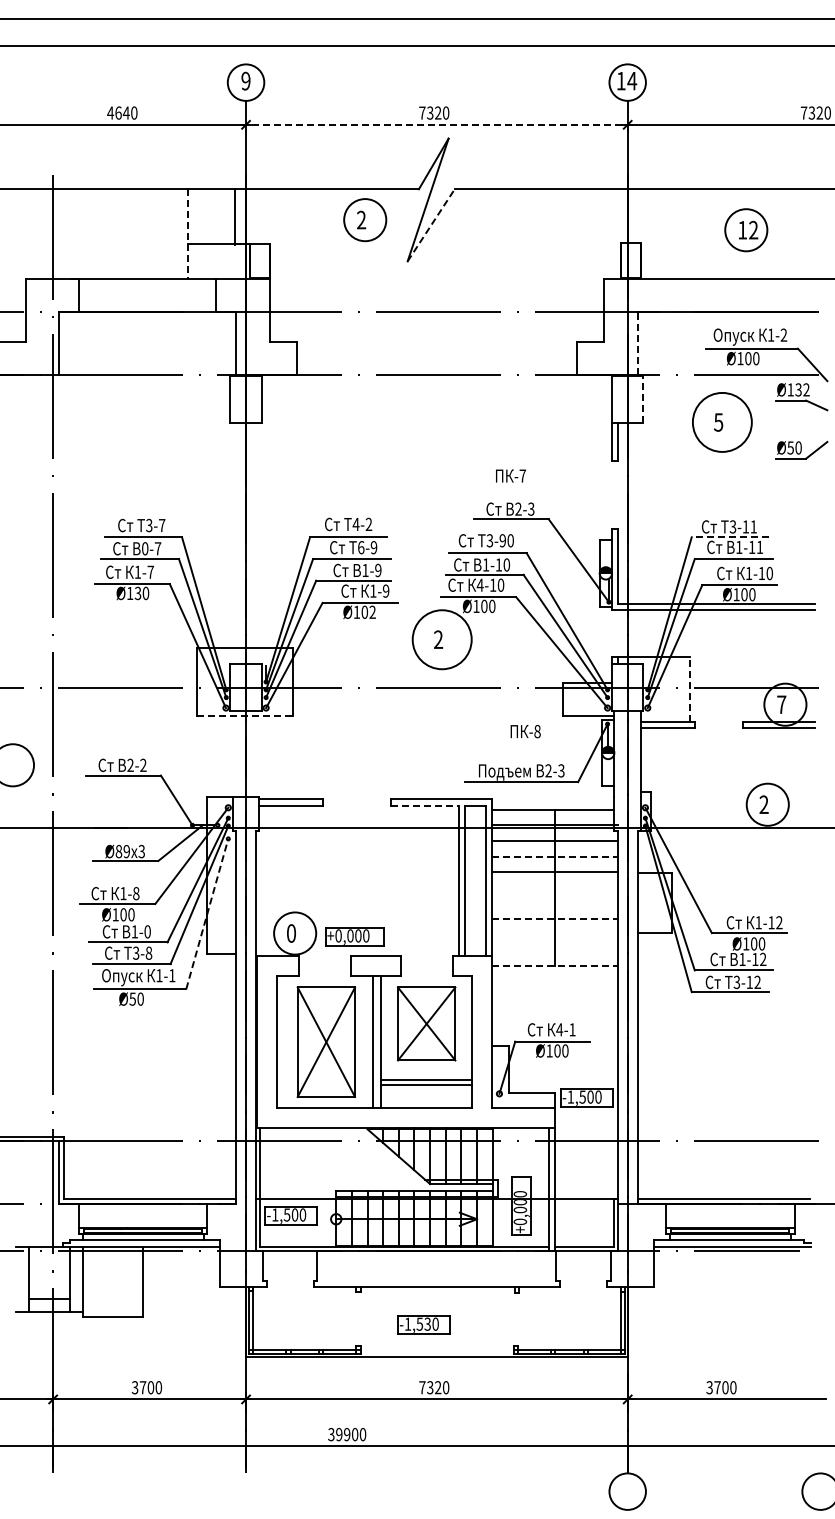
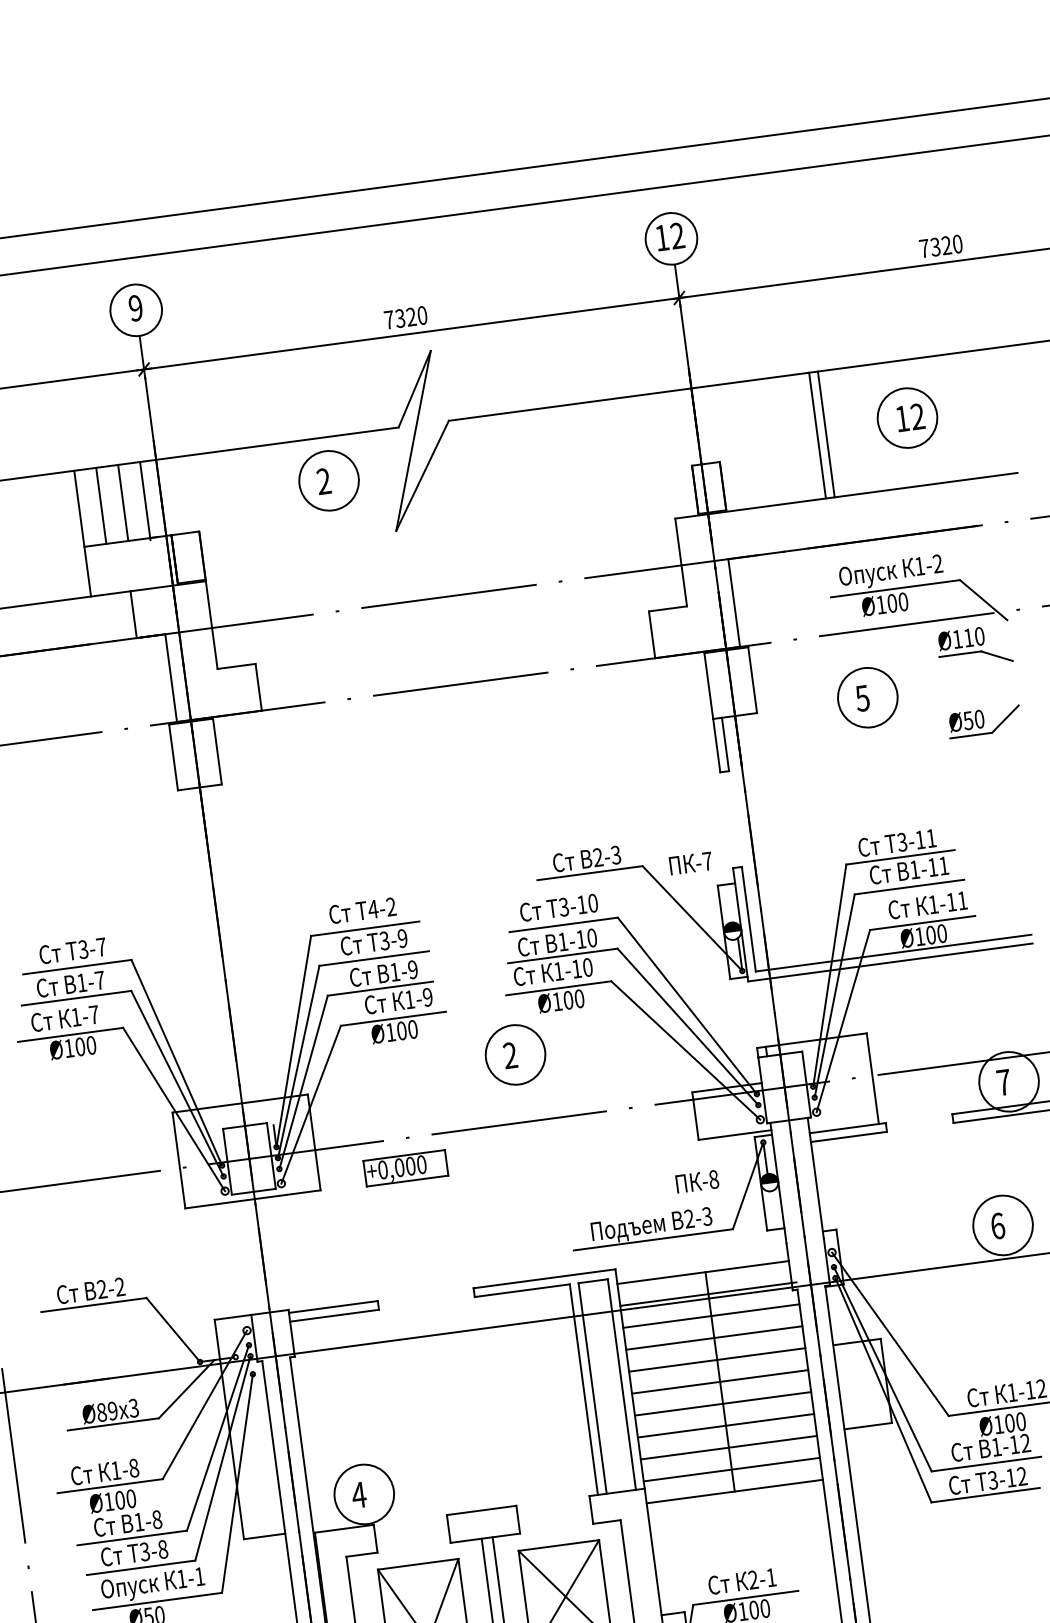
text: (632, 80) -> (677, 234), 14 -> 12
line: (437, 124) -> (412, 333), dashed -> solid
line: (203, 216) -> (101, 505), added
line: (218, 216) -> (122, 503), added
line: (431, 224) -> (422, 474), dashed -> solid
part: (746, 230) -> (907, 418), moved
line: (711, 233) -> (817, 434), added
line: (717, 233) -> (825, 433), added
line: (187, 234) -> (82, 534), dashed -> solid
line: (637, 343) -> (734, 602), dashed -> solid
text: (802, 389) -> (974, 636), Ø132 -> Ø110
line: (643, 398) -> (752, 678), dashed -> solid
circle: (722, 422) -> (868, 697), size x0.71
text: (510, 475) -> (690, 862), moved
line: (730, 537) -> (900, 857), dashed -> solid
text: (502, 540) -> (581, 904), 3-90 -> 3-10
text: (360, 547) -> (383, 940), 6-9 -> 3-9
text: (145, 548) -> (82, 982), 0-7 -> 1-7
text: (769, 573) -> (962, 900), 1-10 -> 1-11
text: (479, 584) -> (557, 970), 4-10 -> 1-10
text: (137, 593) -> (79, 1047), Ø130 -> Ø100
text: (372, 611) -> (412, 1028), Ø102 -> Ø100
circle: (442, 639) -> (515, 1054), size x0.71
line: (690, 689) -> (873, 1078), dashed -> solid
line: (245, 716) -> (254, 1199), dashed -> solid
text: (525, 731) -> (697, 1181), moved
text: (763, 804) -> (996, 1225), 2 -> 6
line: (424, 805) -> (521, 1290), dashed -> solid
line: (554, 856) -> (713, 1337), dashed -> solid
line: (554, 887) -> (719, 1381), added
line: (554, 903) -> (722, 1403), added
line: (207, 913) -> (237, 1482), dashed -> solid
line: (554, 919) -> (725, 1426), dashed -> solid
text: (147, 931) -> (156, 1519), 1-0 -> 1-8
text: (291, 933) -> (359, 1495), 0 -> 4
line: (554, 934) -> (728, 1447), added
part: (354, 936) -> (405, 1167), moved
line: (554, 950) -> (731, 1469), added
line: (554, 966) -> (734, 1492), dashed -> solid
text: (559, 1029) -> (752, 1579), 4-1 -> 2-1

